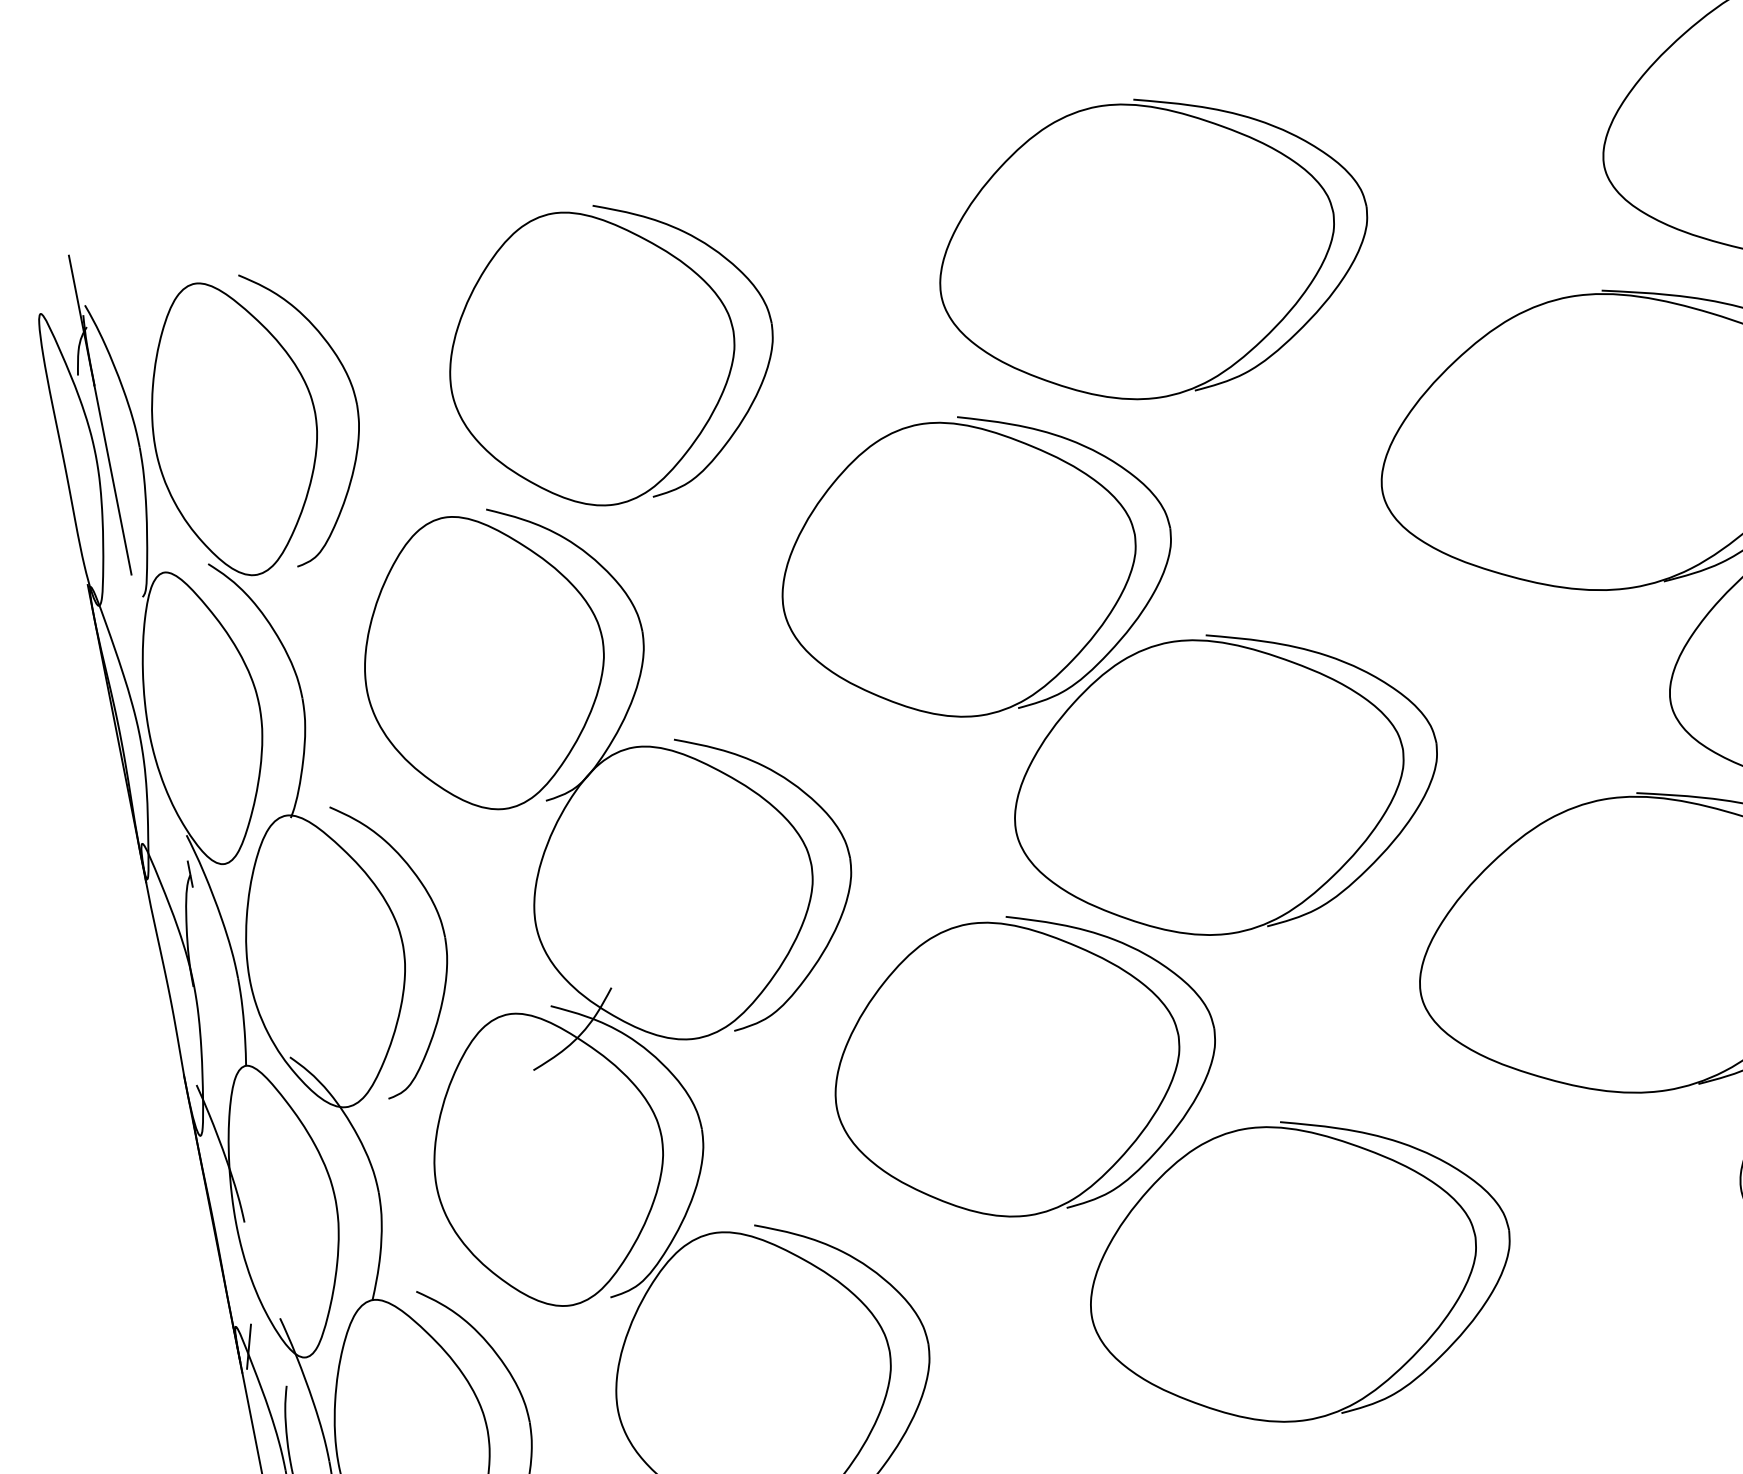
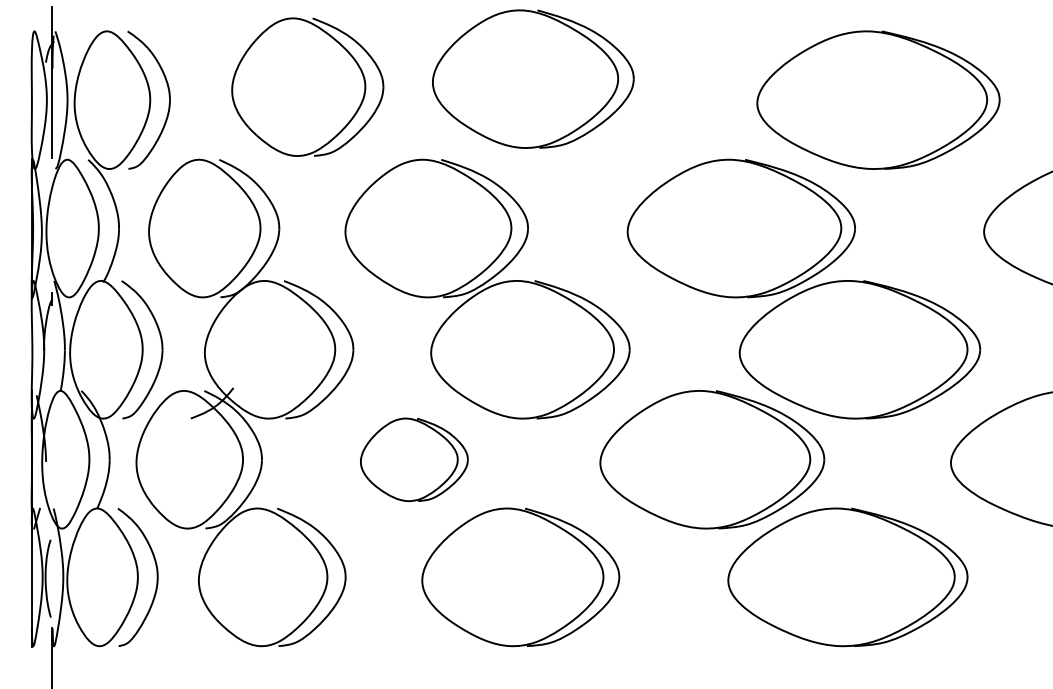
part: (1153, 245) -> (533, 78), moved
part: (610, 352) -> (307, 86), moved
part: (1025, 1064) -> (414, 459), size x0.6

